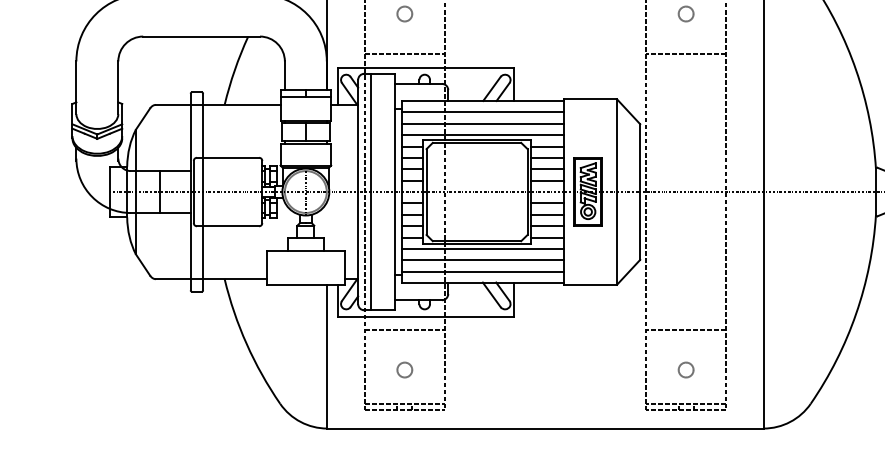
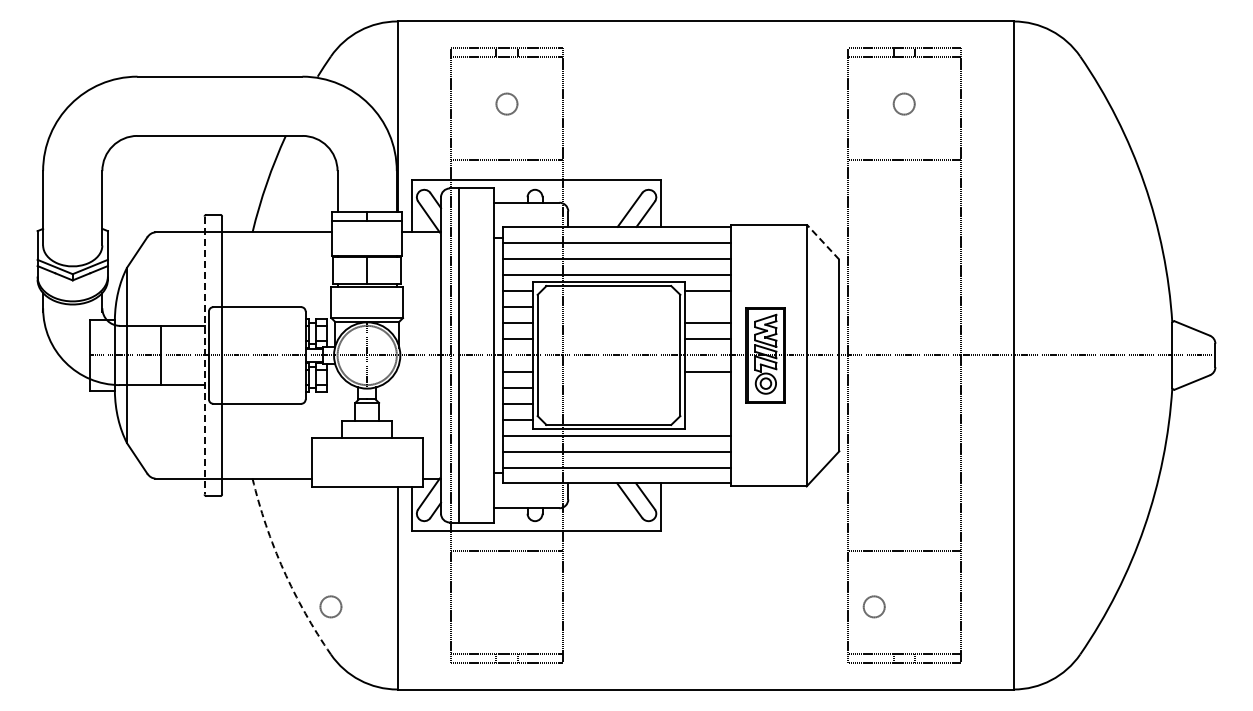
line: (628, 112) -> (823, 242), solid -> dashed
line: (546, 158) -> (707, 307), removed
line: (190, 192) -> (204, 355), solid -> dashed
line: (546, 214) -> (707, 387), removed
line: (546, 226) -> (707, 403), removed
line: (546, 237) -> (707, 419), removed
arc: (246, 344) -> (283, 570), solid -> dashed
circle: (404, 369) -> (330, 606), moved
circle: (685, 369) -> (873, 606), moved

